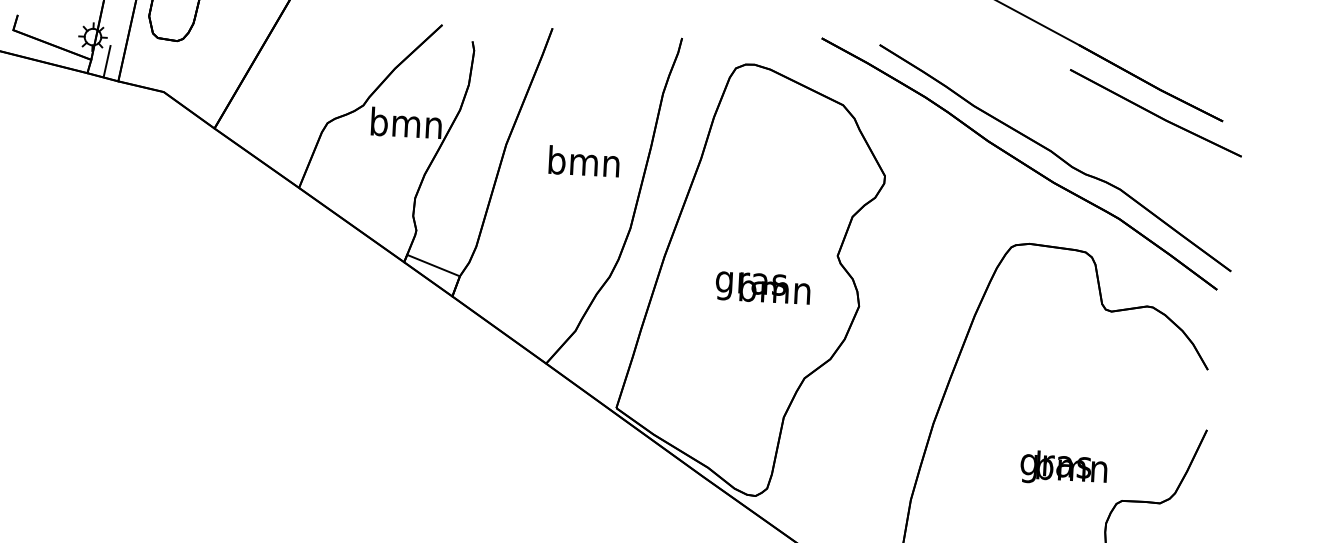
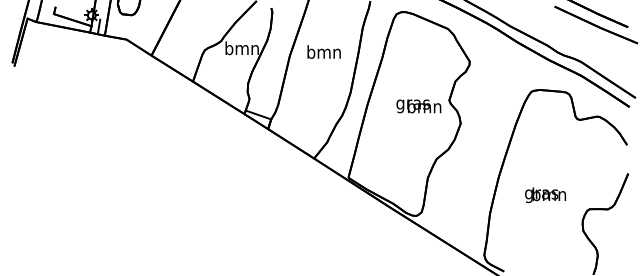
text: (582, 160) -> (323, 51), moved
text: (762, 288) -> (418, 106), moved
text: (1063, 468) -> (545, 195), moved

